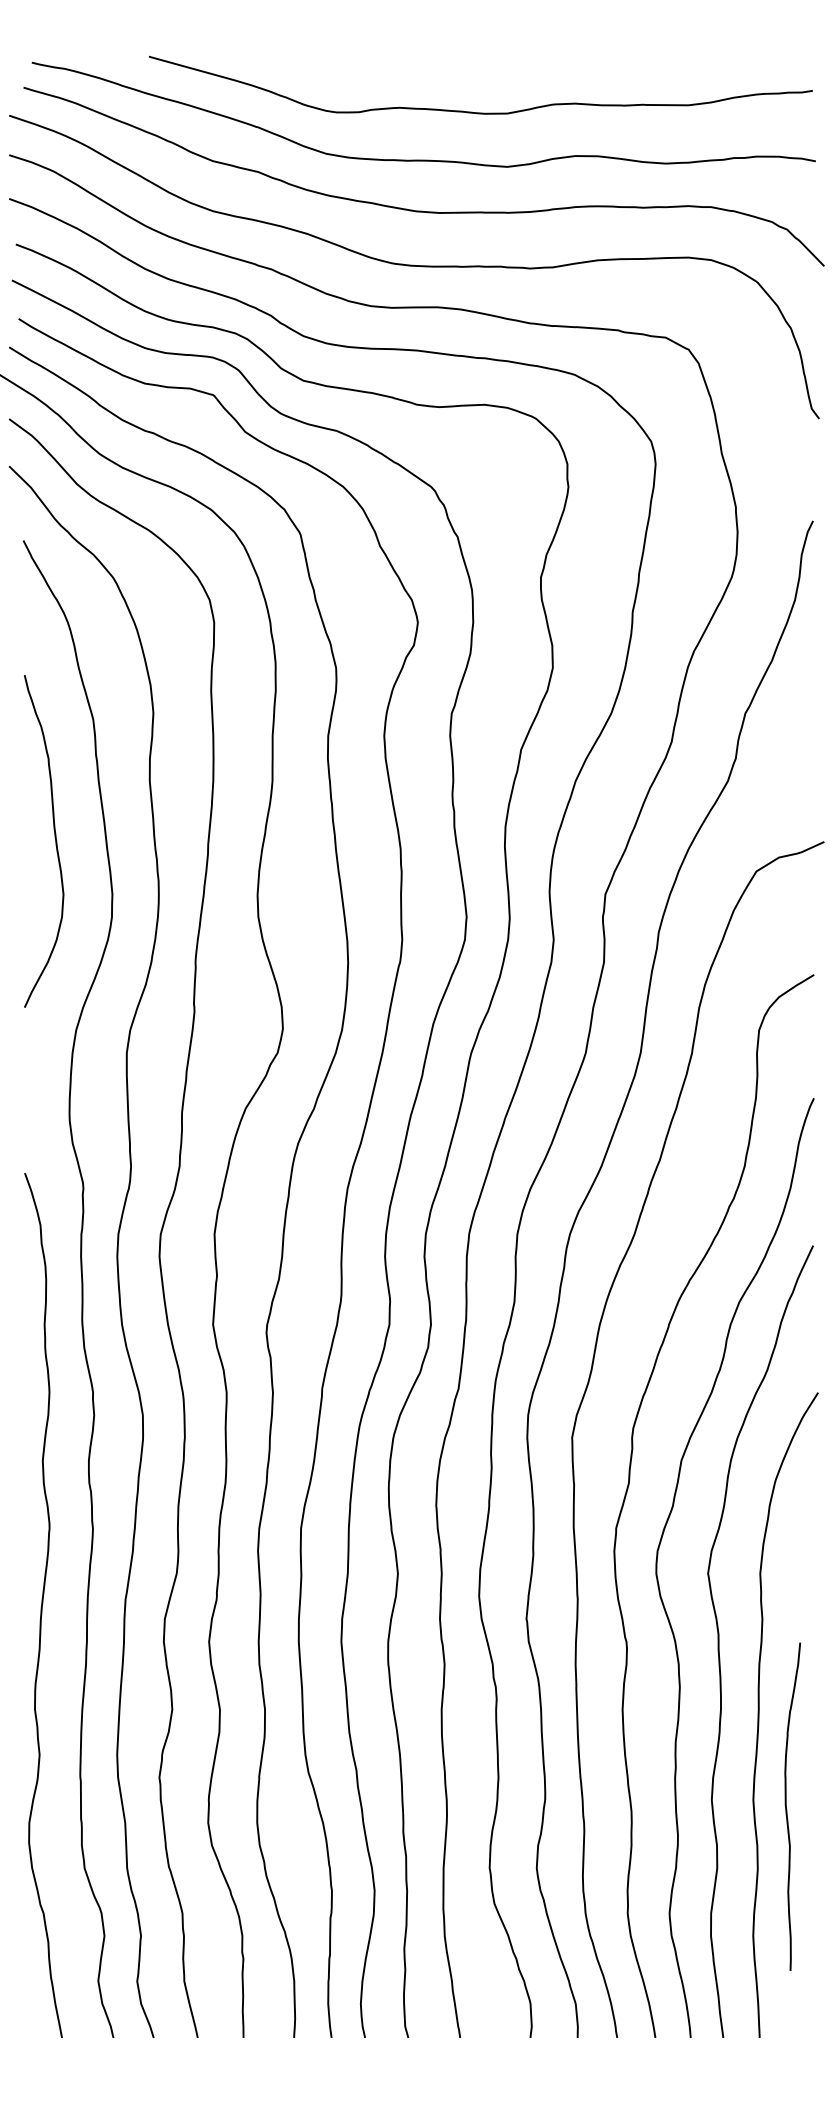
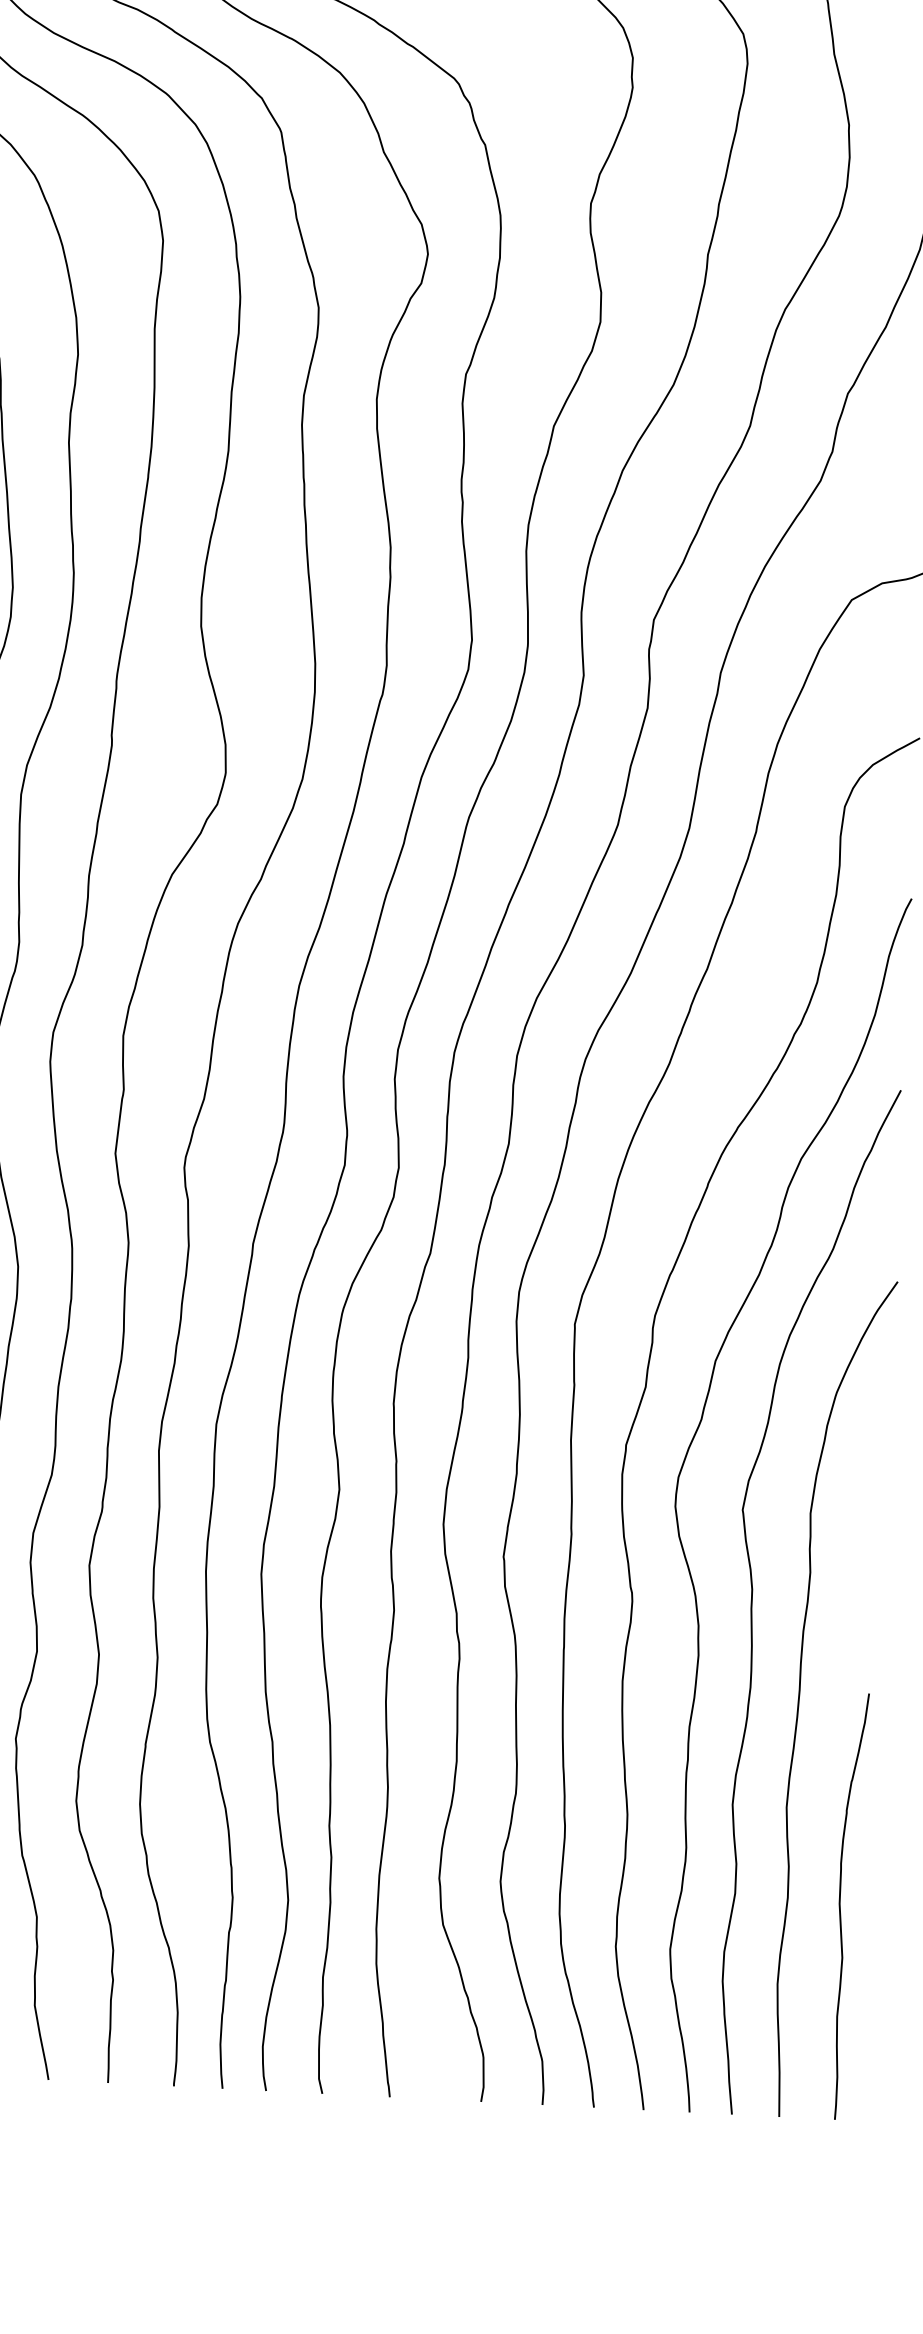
curve: (787, 1809) -> (841, 1909), moved

